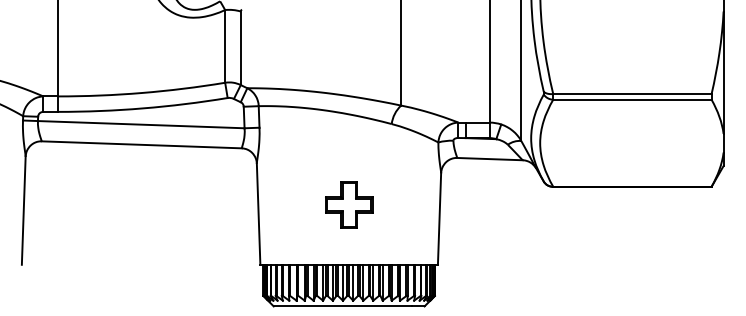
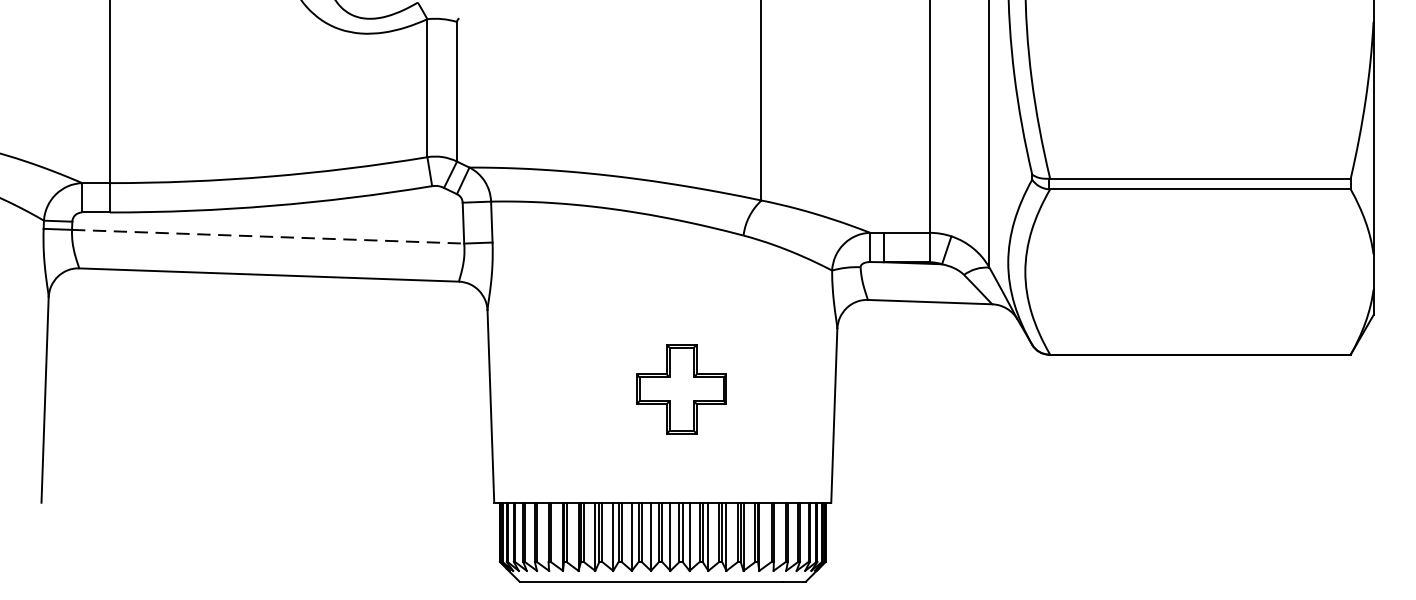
line: (141, 124) -> (268, 236), solid -> dashed
part: (349, 204) -> (682, 388), moved

